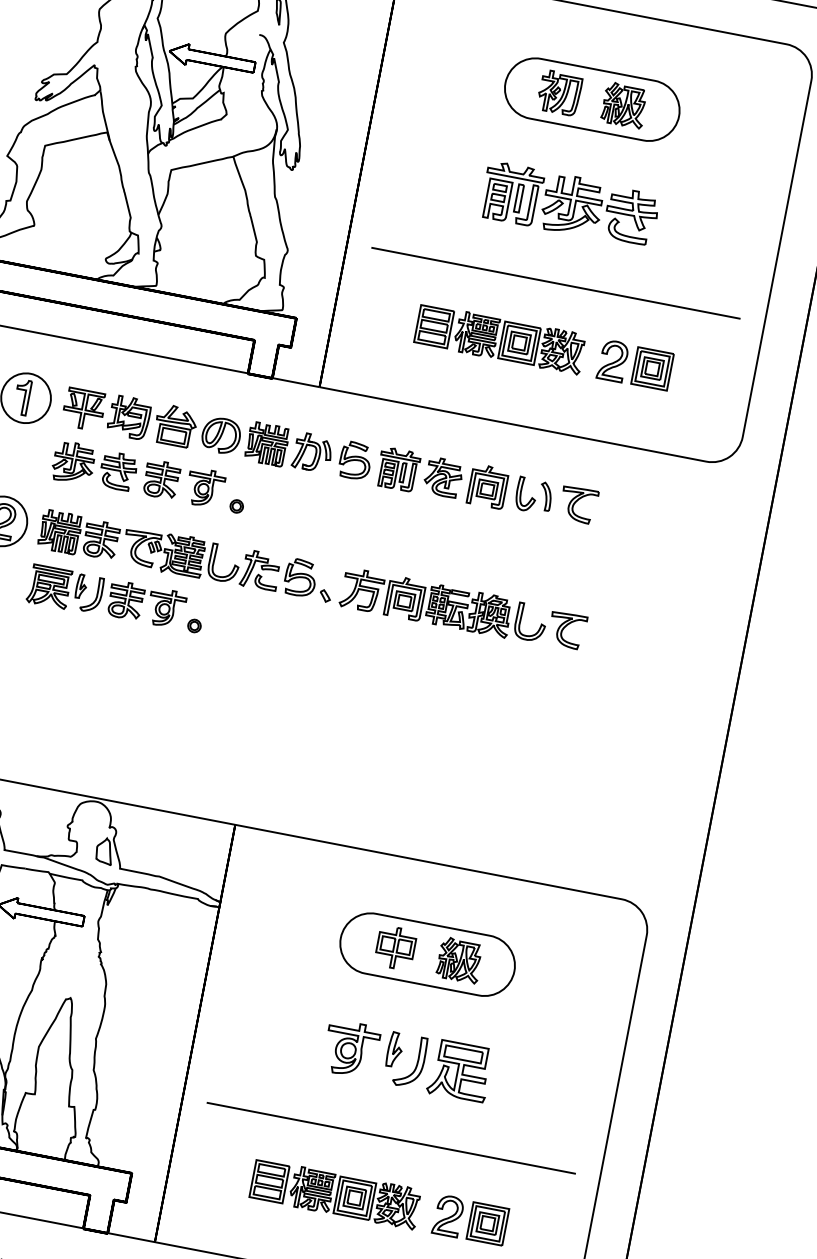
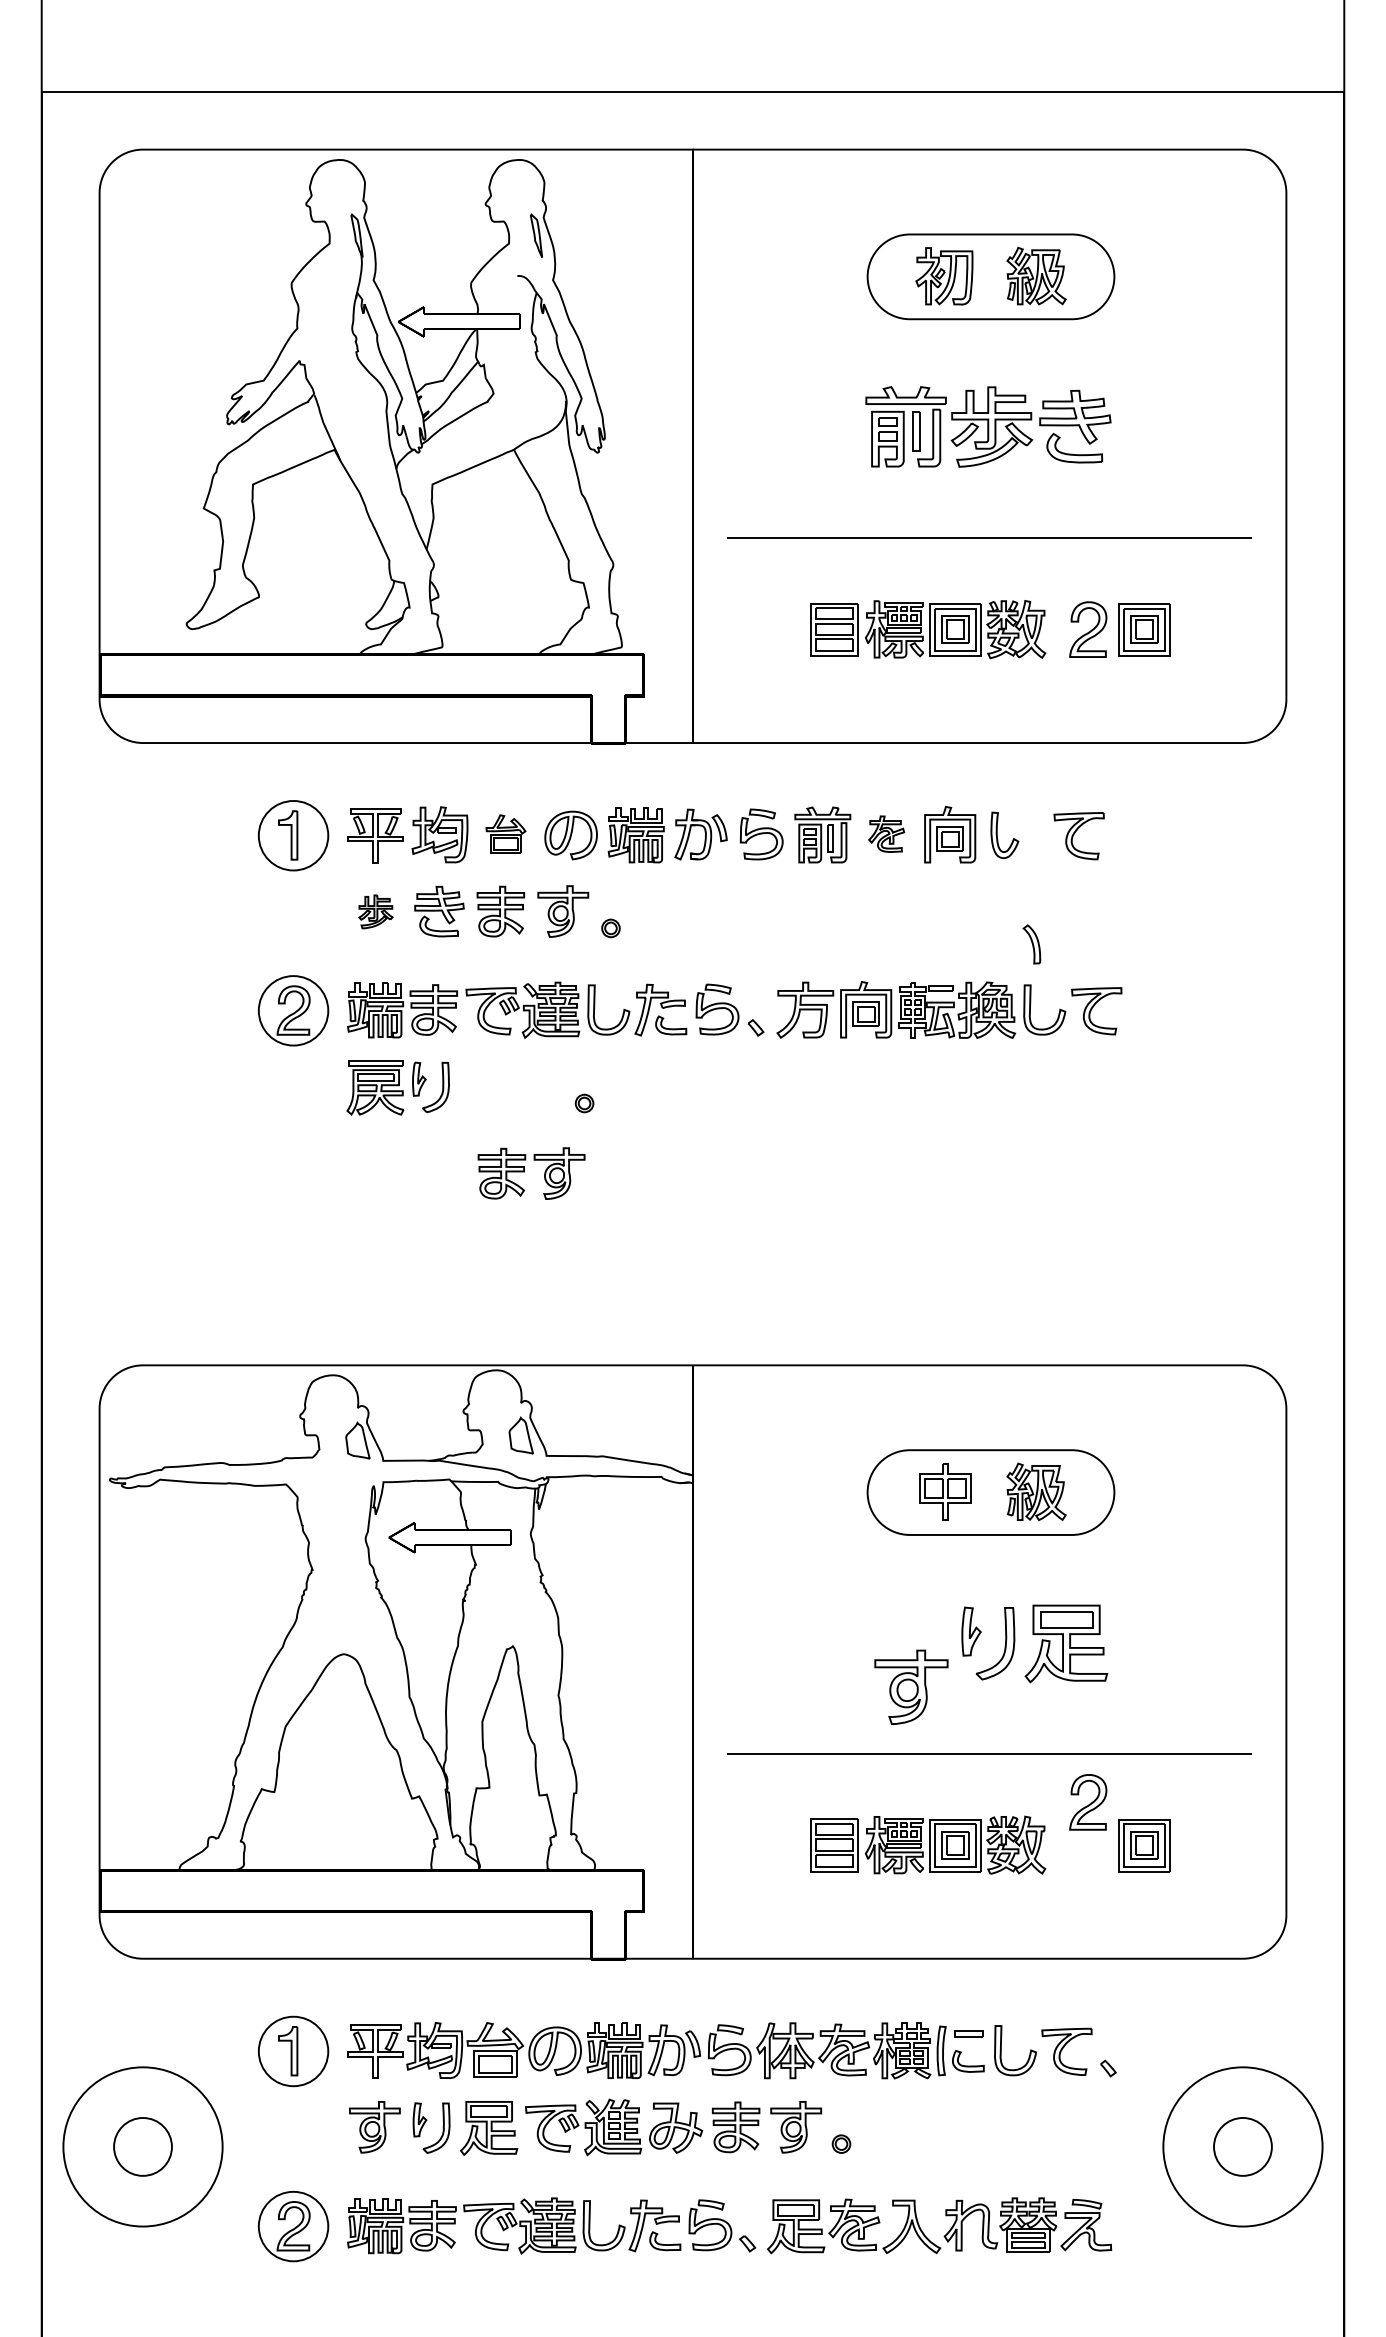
part: (175, 425) -> (505, 833), size x0.7
part: (73, 462) -> (375, 911), size x0.6
part: (443, 477) -> (886, 833), size x0.7
part: (545, 496) -> (1031, 944), moved
part: (142, 602) -> (524, 1172), moved
part: (351, 1048) -> (911, 1686), moved
part: (448, 1216) -> (1088, 1802), moved

